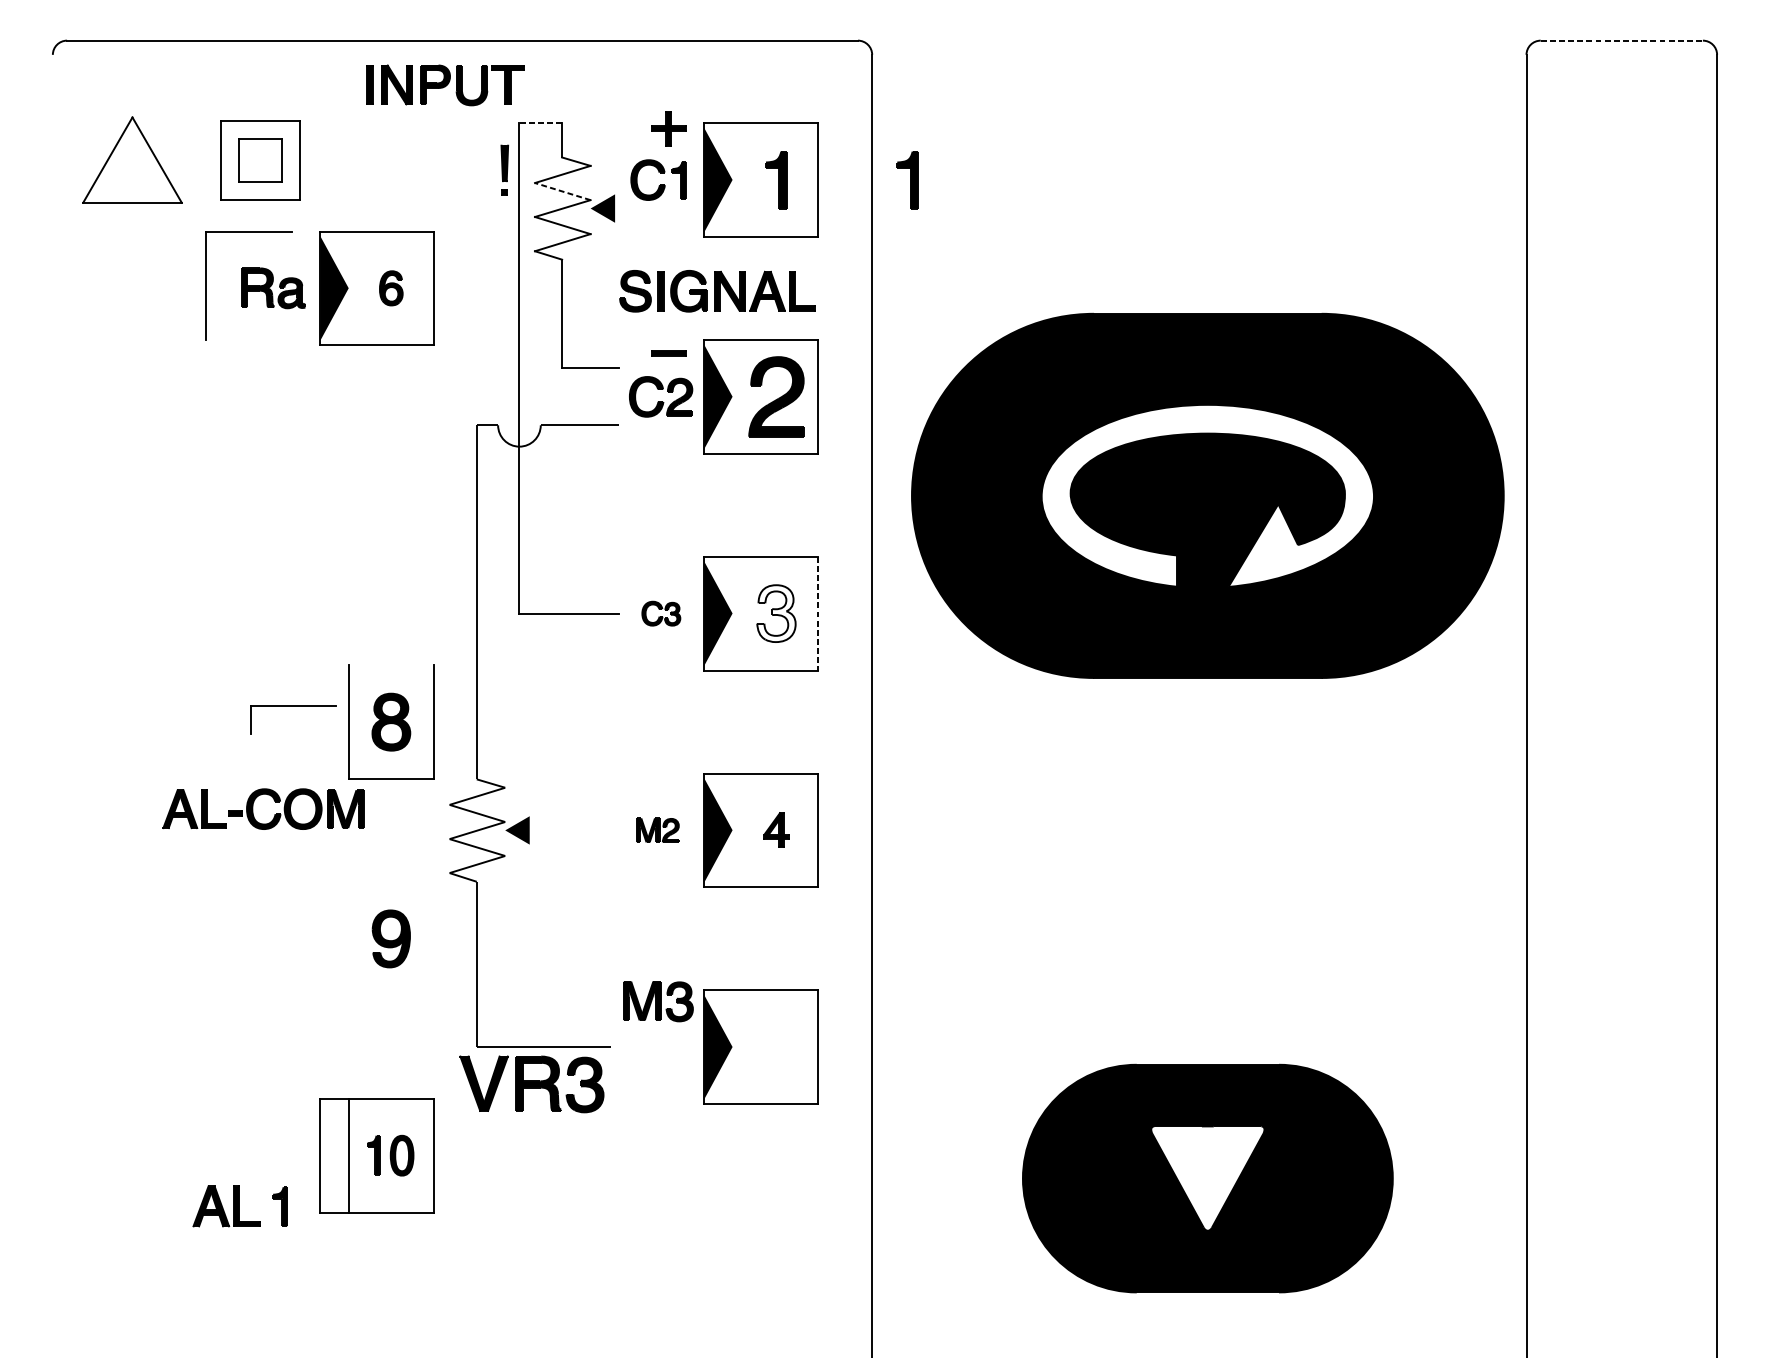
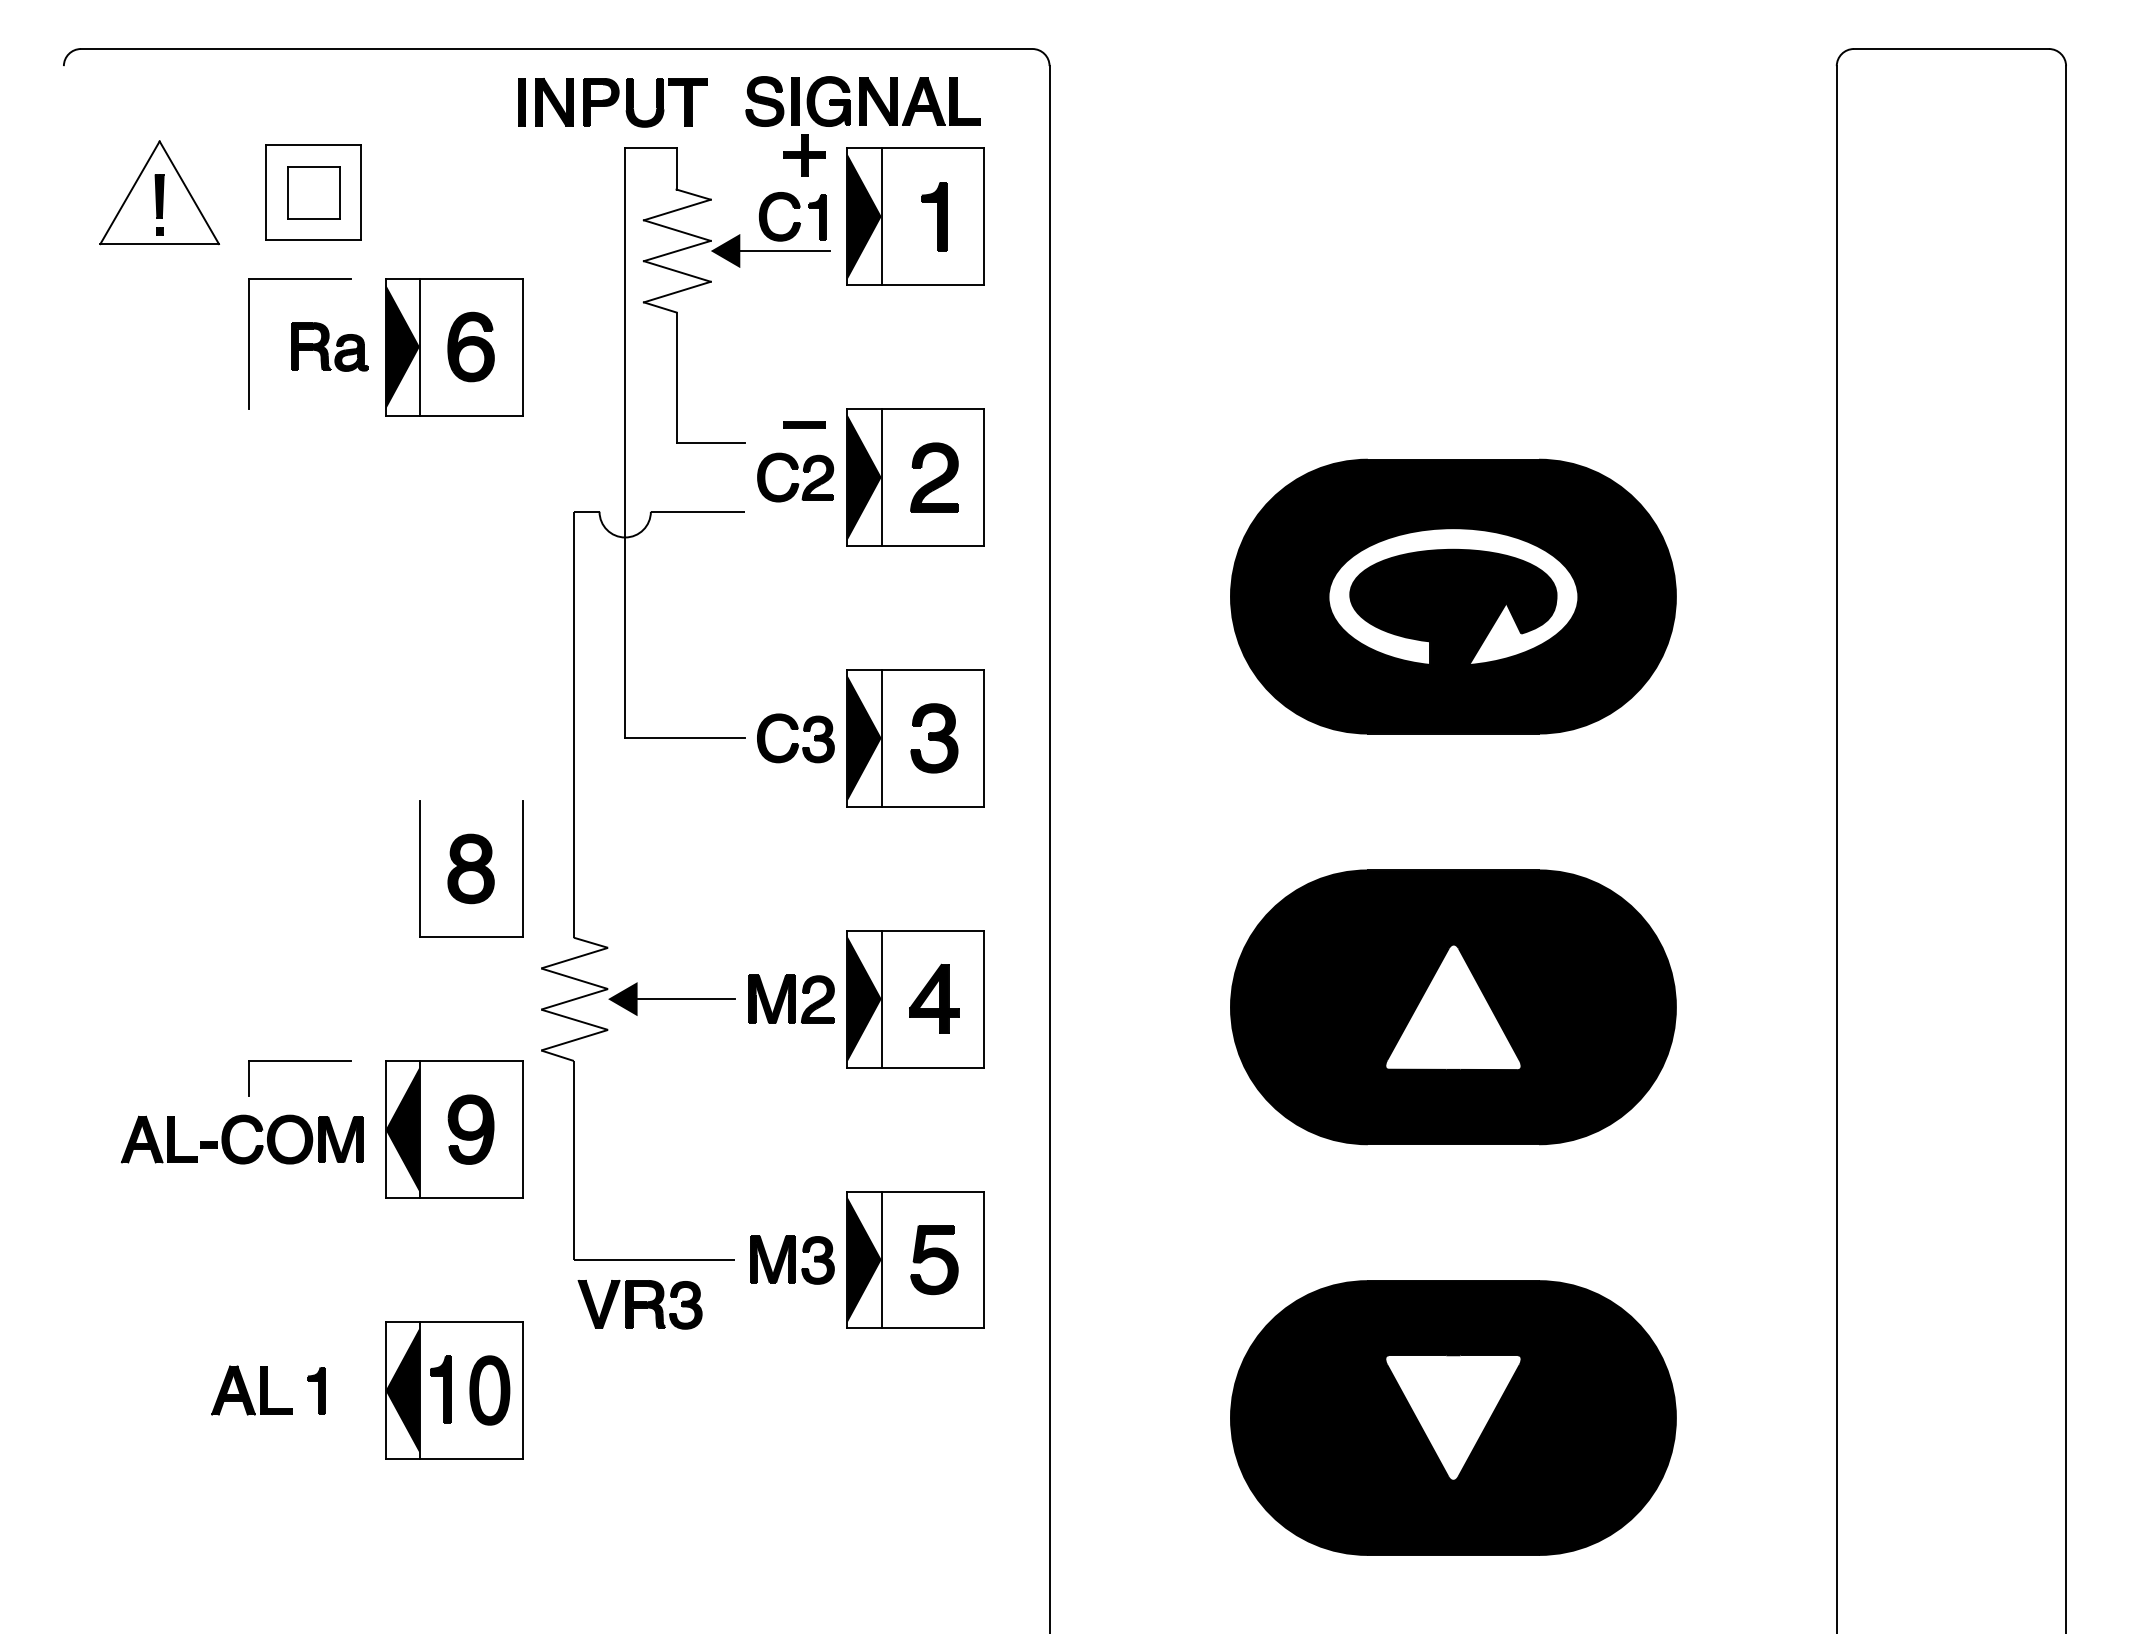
line: (1621, 41) -> (1951, 49), dashed -> solid
part: (444, 85) -> (612, 102), moved
line: (540, 123) -> (650, 148), dashed -> solid
part: (504, 169) -> (159, 204), moved
line: (732, 179) -> (881, 216), added
part: (907, 179) -> (1092, 216), removed
line: (562, 191) -> (677, 230), dashed -> solid
line: (652, 208) -> (785, 251), added
line: (348, 287) -> (419, 346), added
part: (390, 287) -> (470, 346), size x1.67
part: (716, 291) -> (862, 101), moved
line: (732, 396) -> (881, 477), added
part: (776, 396) -> (934, 477), size x0.71
part: (1207, 495) -> (1453, 596), size x0.62
line: (732, 612) -> (881, 737), added
part: (660, 613) -> (795, 738), size x1.67
fill: (776, 613) -> (934, 738), added
line: (818, 613) -> (984, 738), dashed -> solid
part: (292, 706) -> (299, 1061), moved
part: (252, 809) -> (229, 1139), moved
part: (657, 829) -> (791, 998), size x1.67
line: (732, 829) -> (881, 998), added
part: (776, 829) -> (934, 998), size x1.67
line: (569, 830) -> (685, 999), added
part: (1207, 837) -> (1453, 1007), added
part: (377, 938) -> (454, 1129), added
part: (658, 1001) -> (792, 1259), moved
line: (732, 1046) -> (881, 1259), added
part: (776, 1047) -> (934, 1260), added
part: (531, 1084) -> (639, 1304), size x0.71
fill: (334, 1155) -> (402, 1390), added
part: (390, 1155) -> (470, 1390), size x1.43
part: (240, 1206) -> (268, 1390), moved

